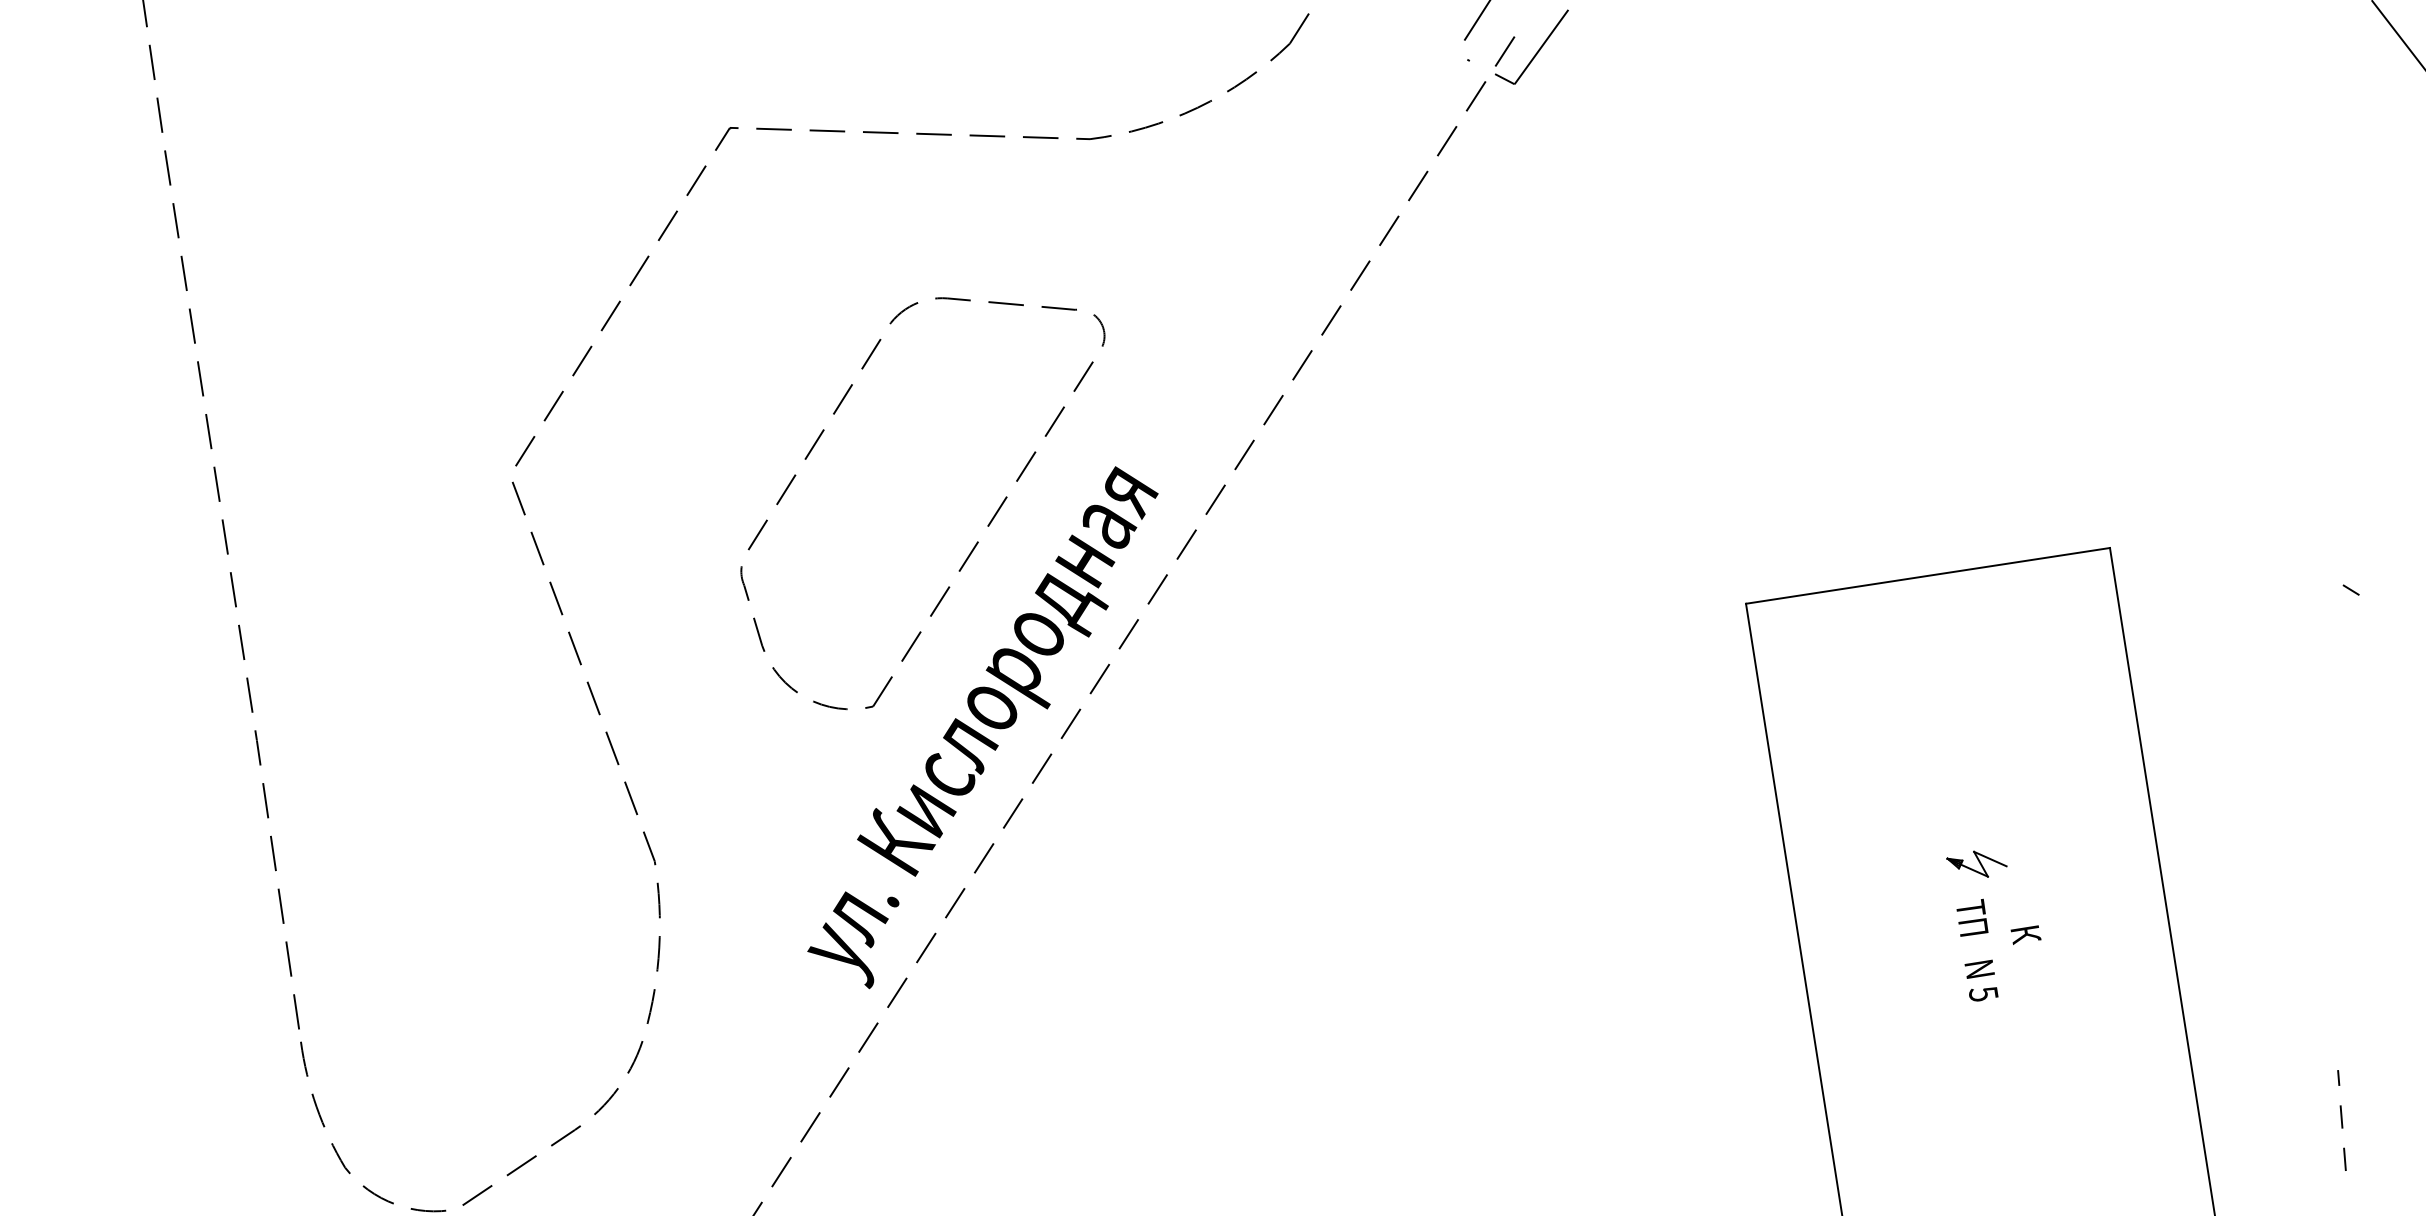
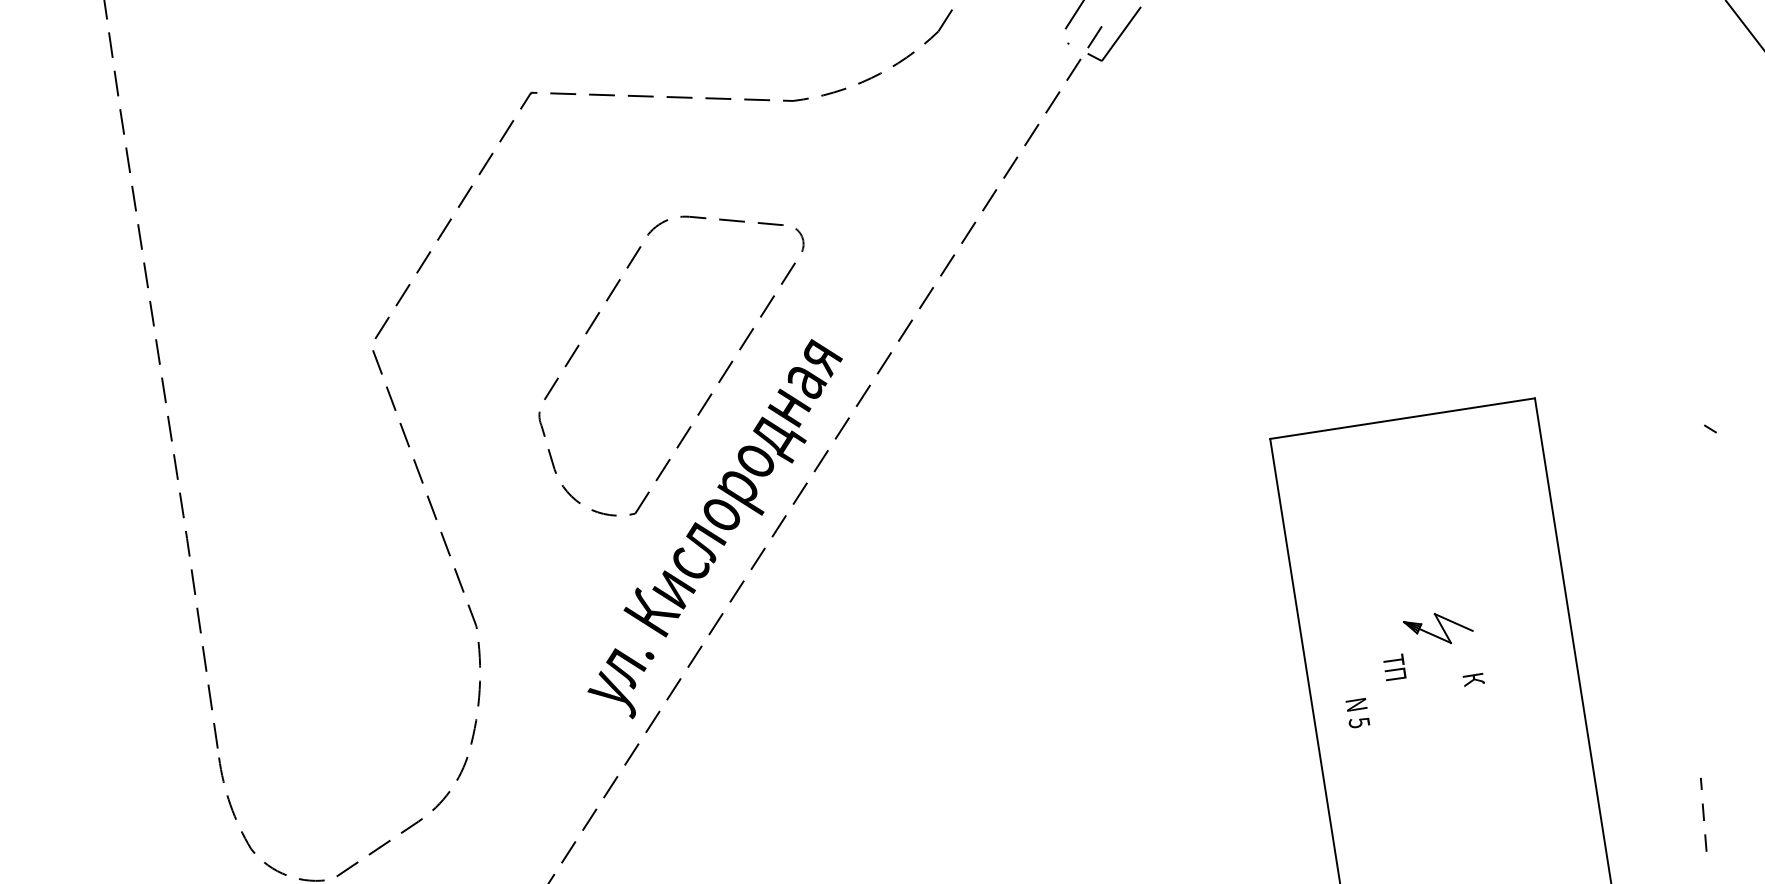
part: (1976, 863) -> (1437, 627), size x1.6
text: (1972, 917) -> (1394, 667), moved
text: (1981, 980) -> (1357, 712), moved

